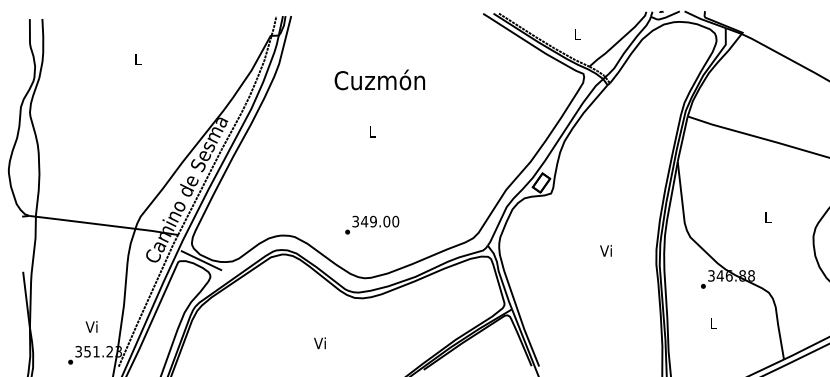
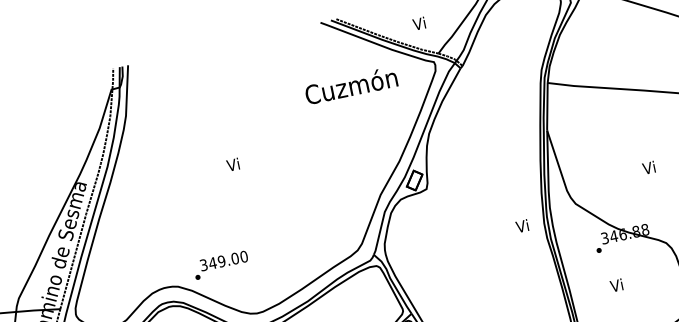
text: (576, 34) -> (418, 23), L -> Vi
text: (379, 79) -> (350, 85), moved
text: (371, 131) -> (232, 164), L -> Vi
text: (767, 217) -> (649, 167), L -> Vi
text: (372, 224) -> (221, 264), moved
text: (605, 250) -> (521, 225), moved
text: (712, 322) -> (615, 284), L -> Vi

